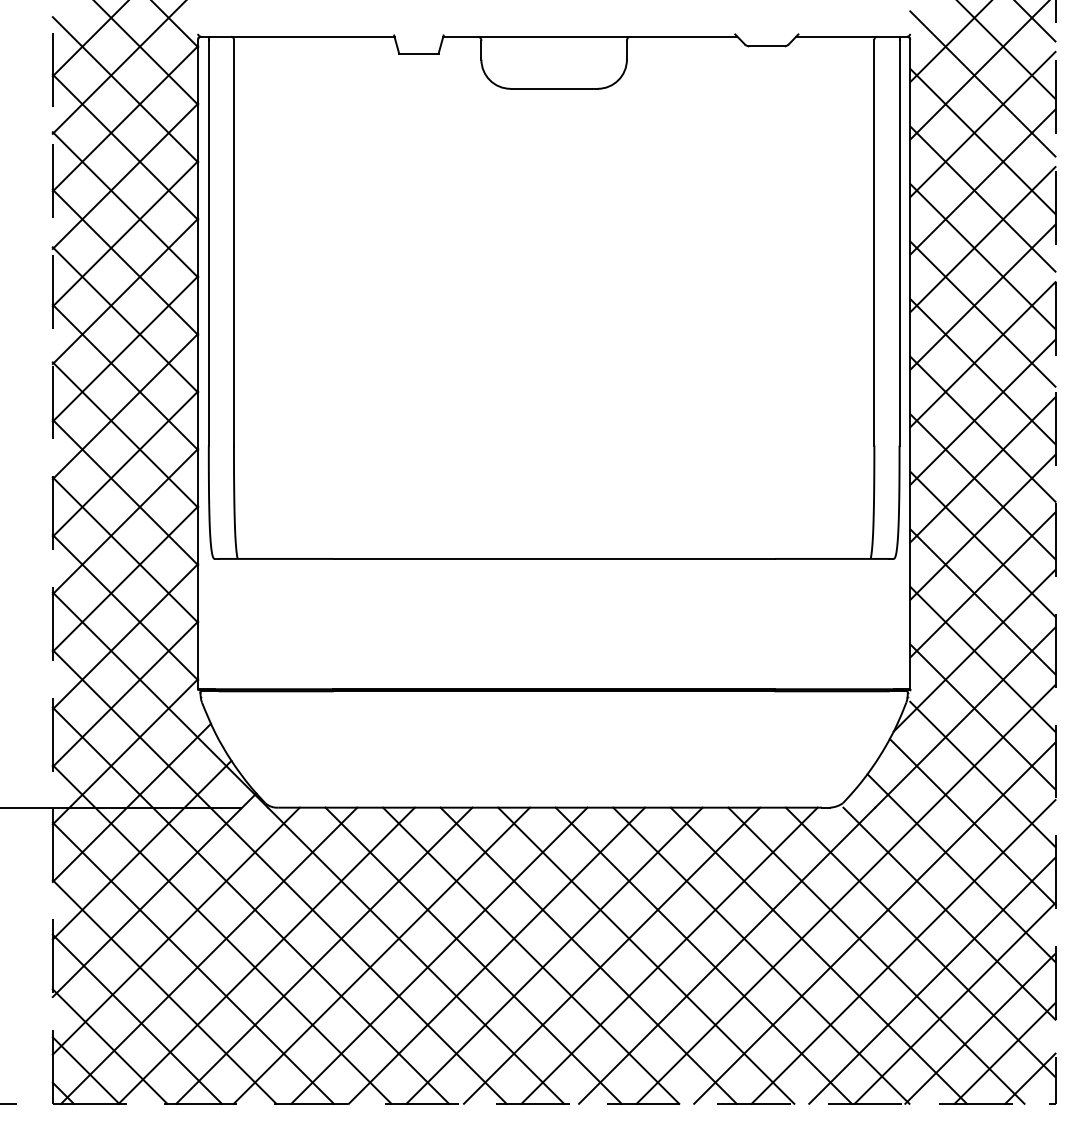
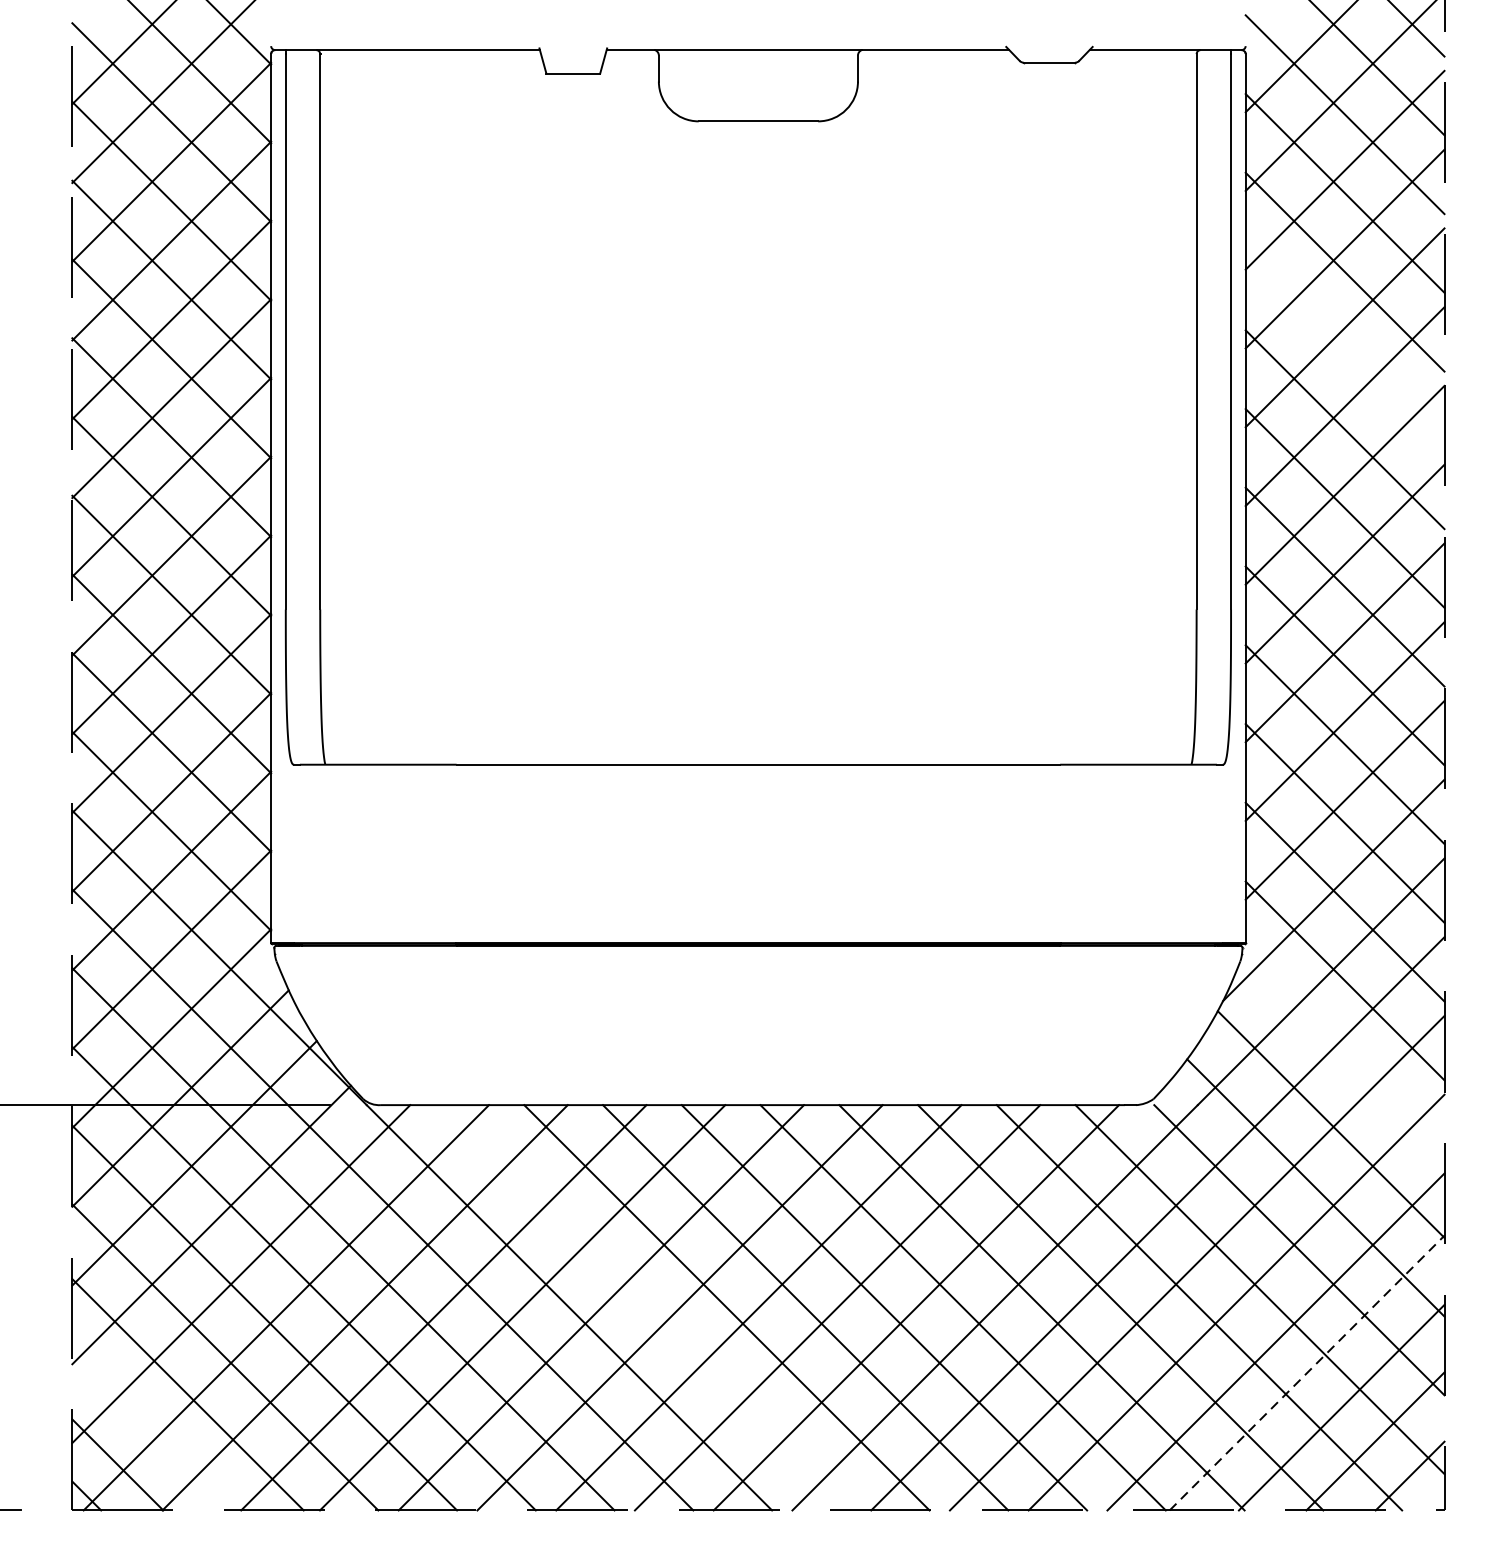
line: (982, 256) -> (1344, 350), removed
line: (982, 774) -> (1344, 1059), removed
line: (473, 955) -> (648, 1307), removed
line: (955, 1003) -> (1307, 1373), solid -> dashed
line: (109, 1046) -> (149, 1431), removed

